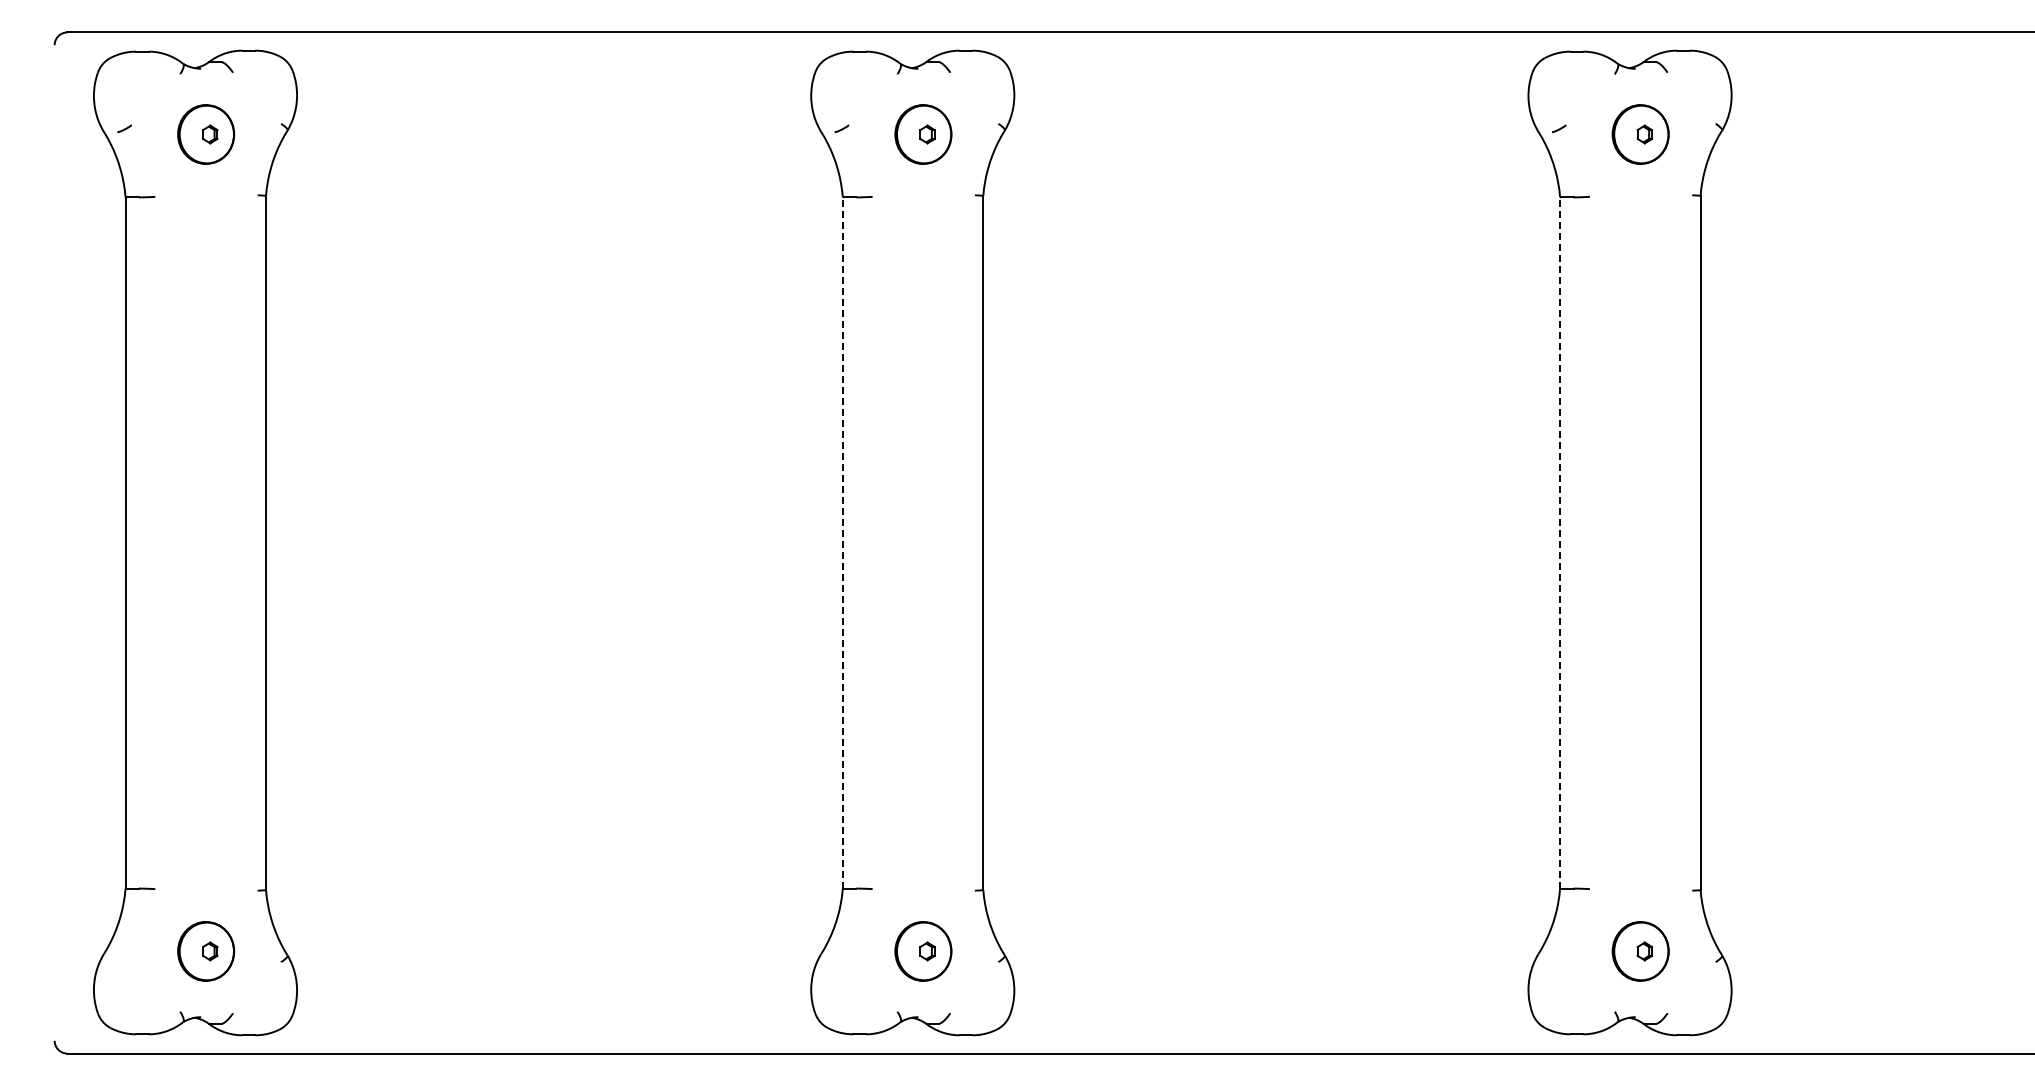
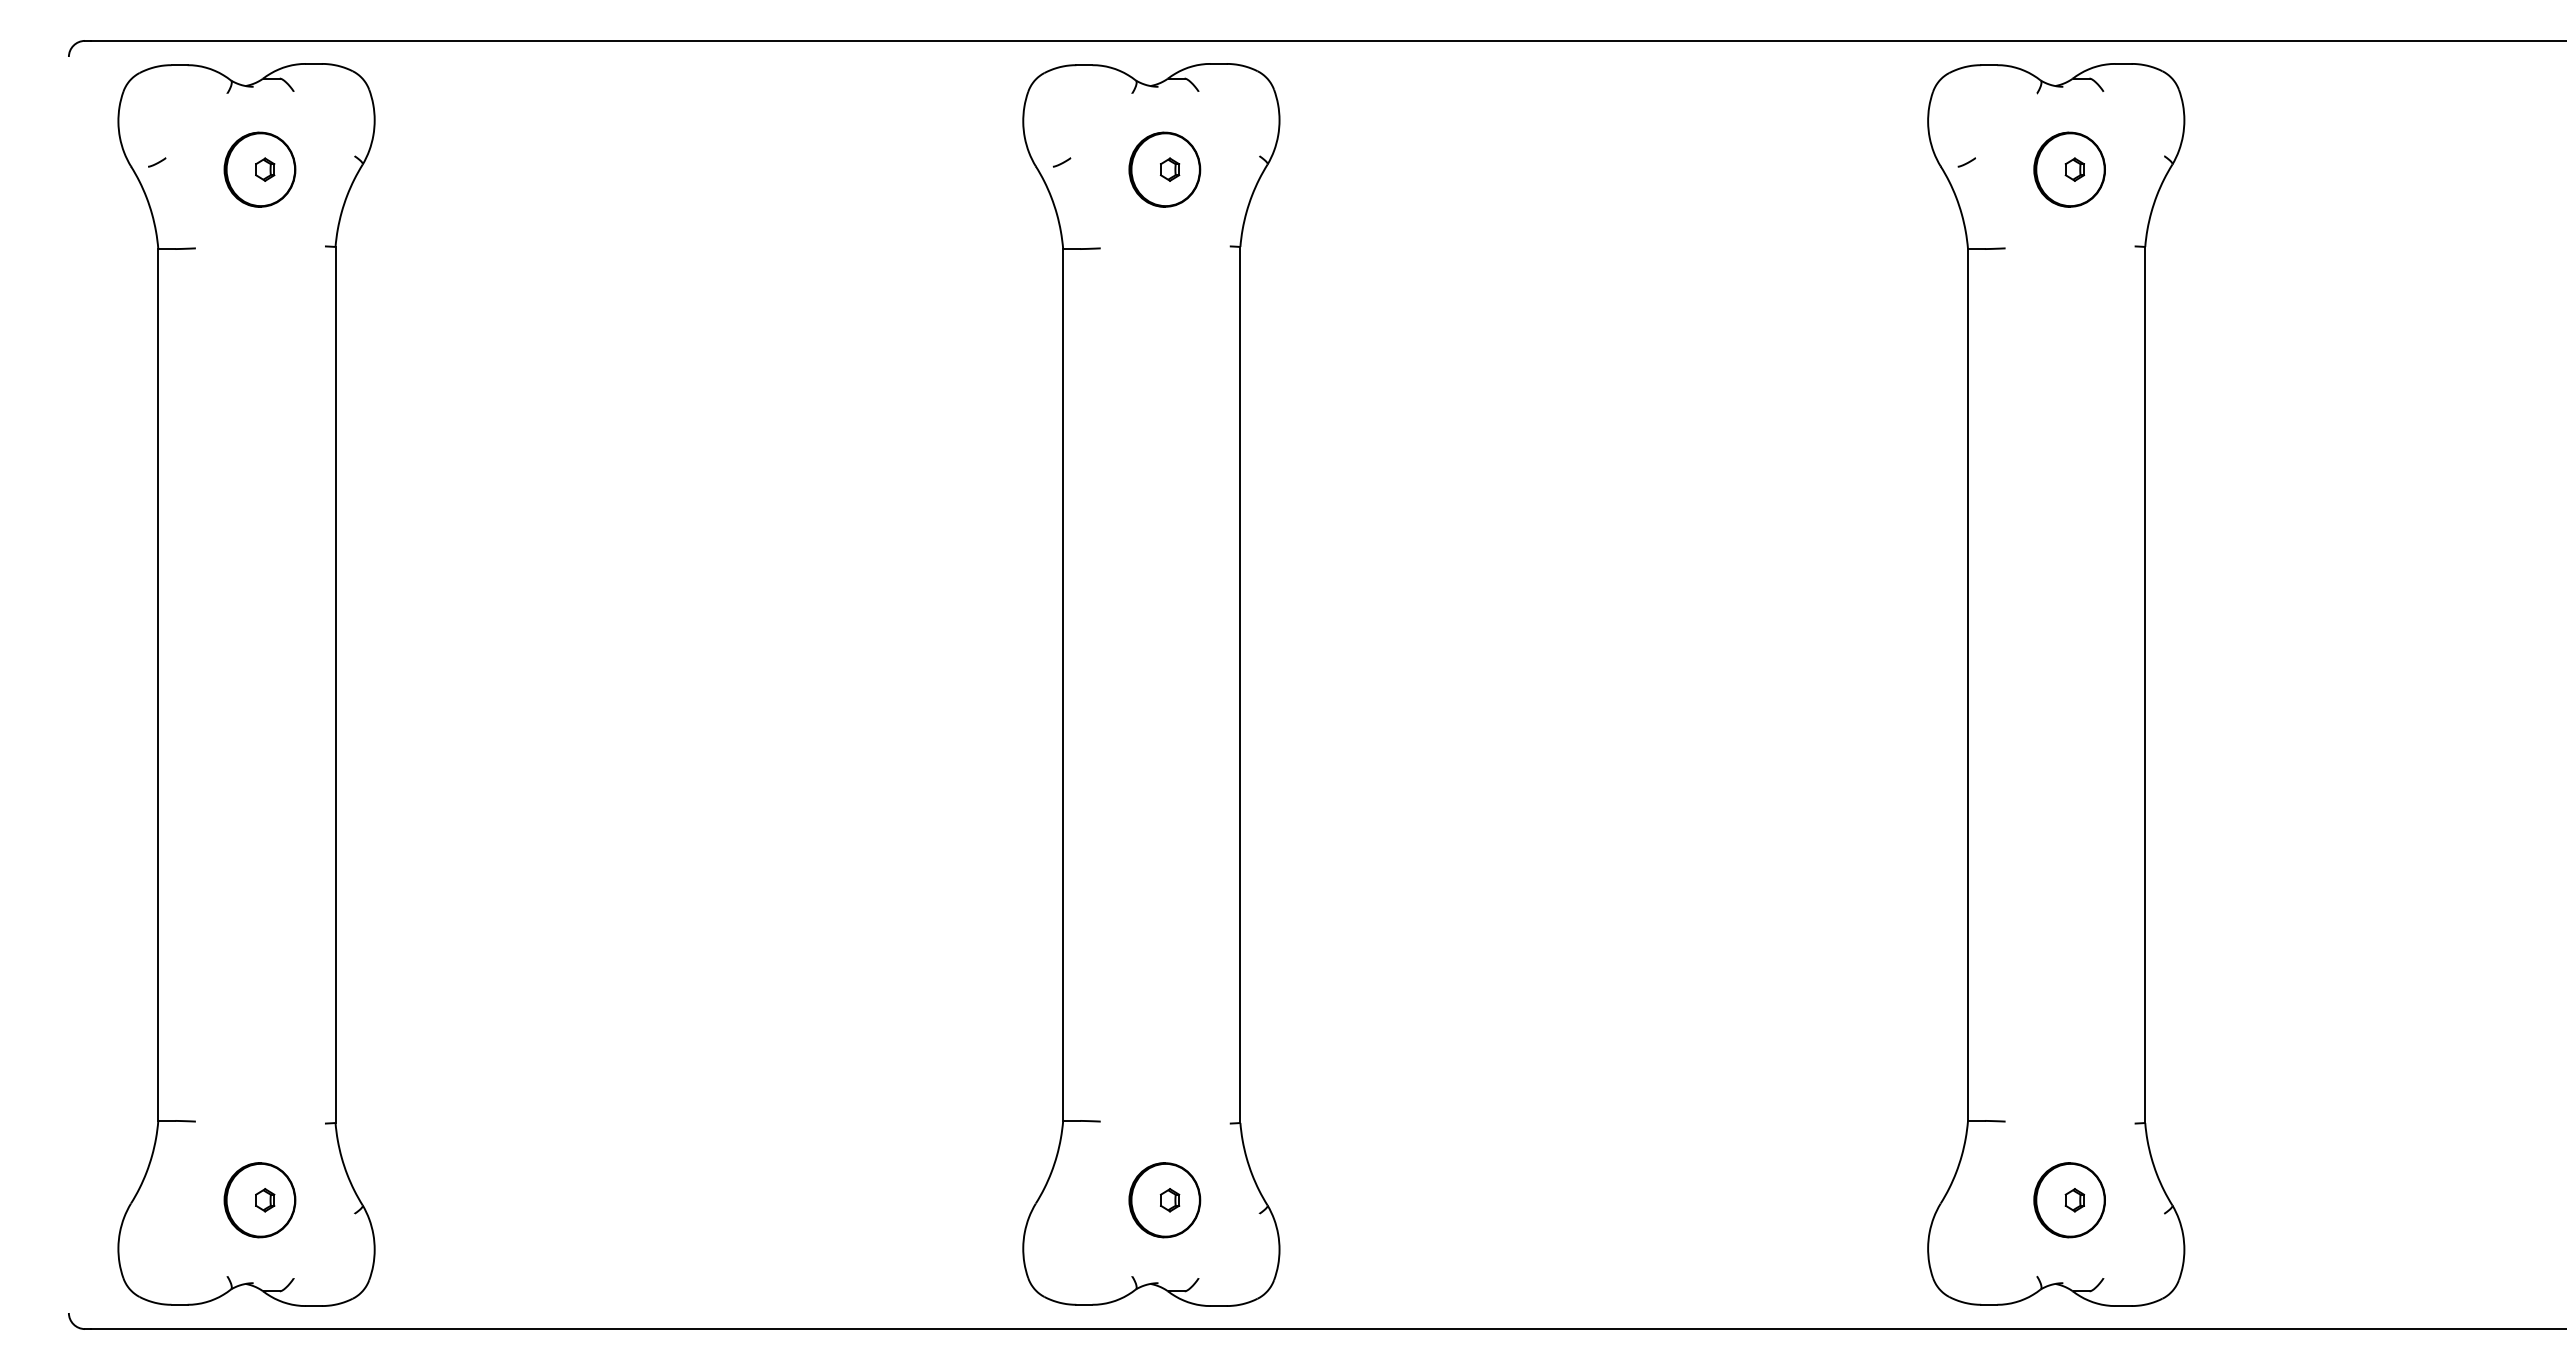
line: (842, 542) -> (1062, 684), dashed -> solid
line: (1560, 542) -> (1968, 684), dashed -> solid

